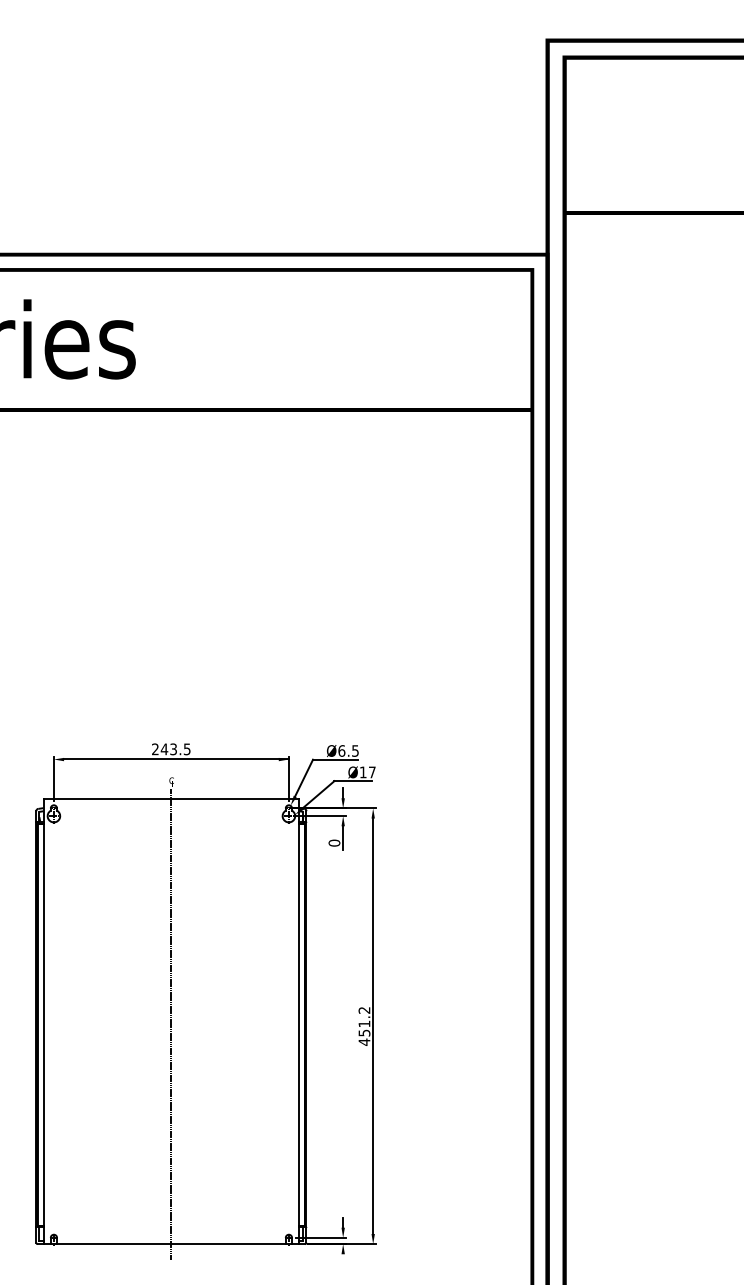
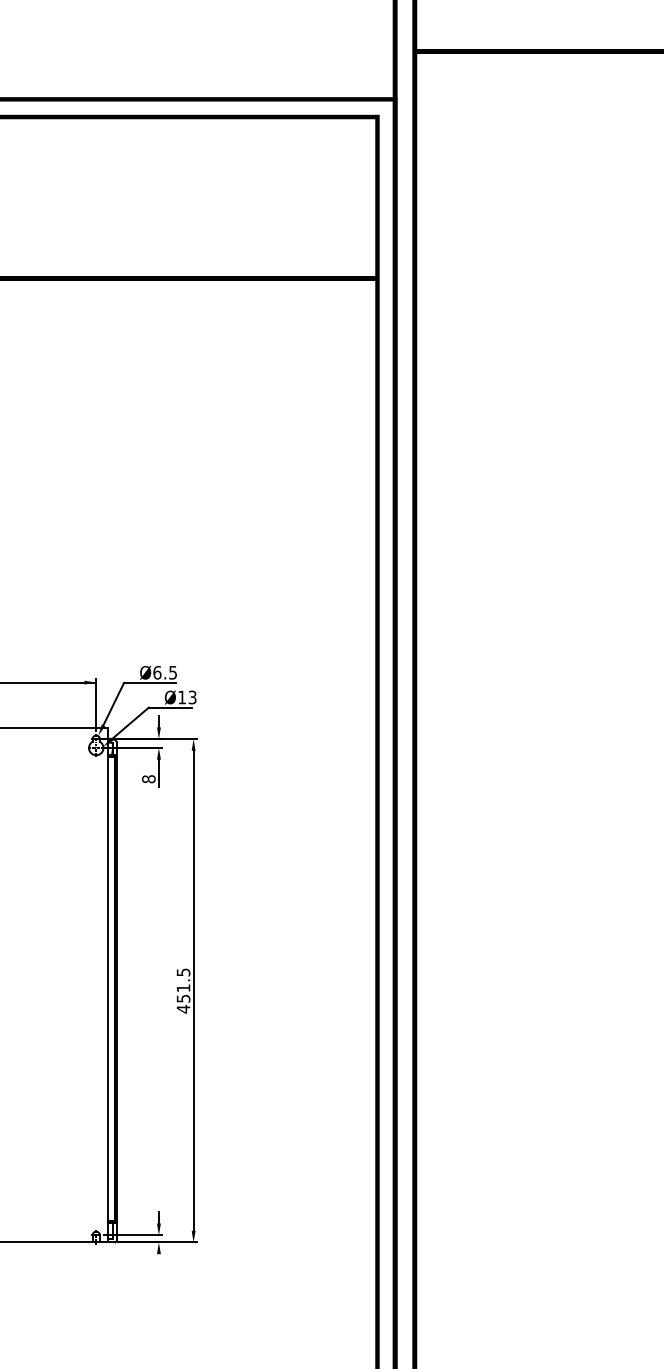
text: (372, 772) -> (192, 697), Ø17 -> Ø13
text: (334, 842) -> (148, 778), 0 -> 8
text: (364, 1010) -> (183, 972), 451.2 -> 451.5

